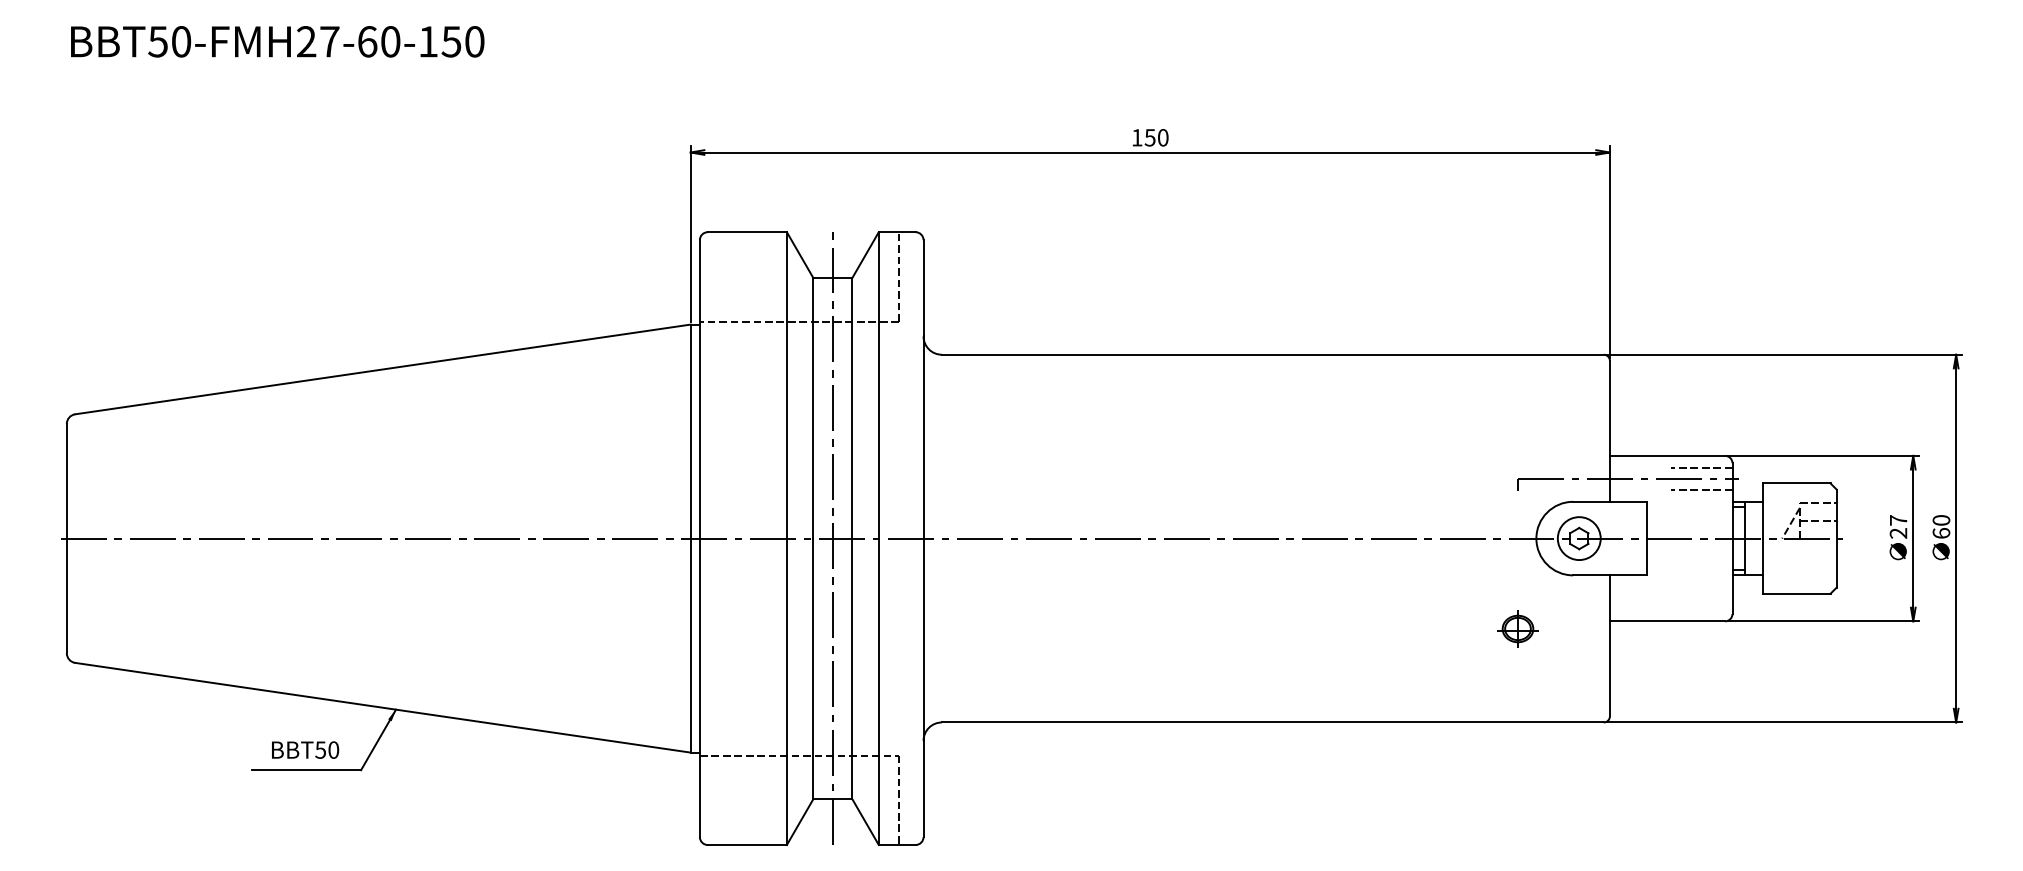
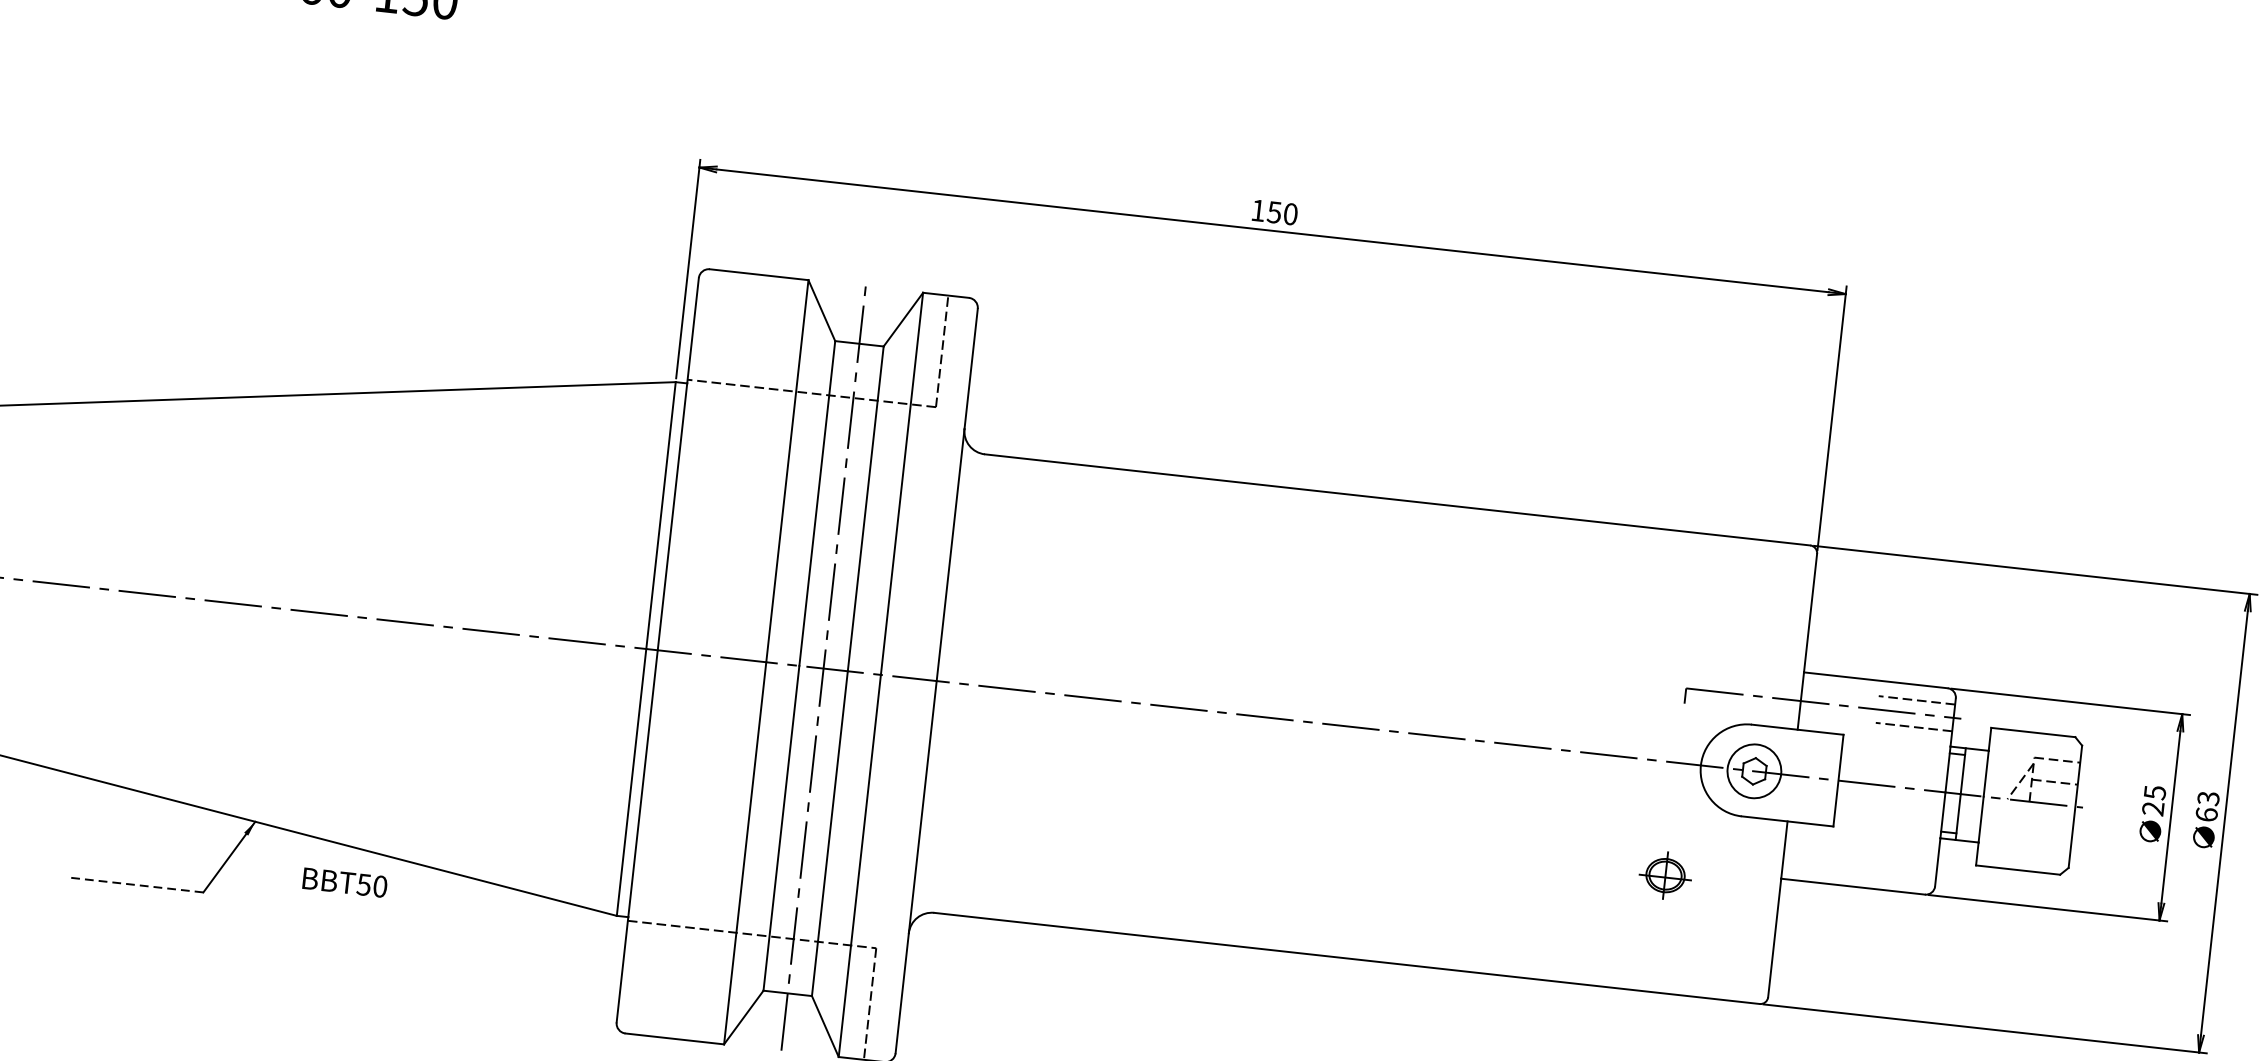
text: (1898, 520) -> (2154, 792), 27 -> 25
text: (1941, 520) -> (2208, 798), 60 -> 63
text: (305, 749) -> (345, 881), moved
line: (306, 770) -> (135, 885), solid -> dashed

